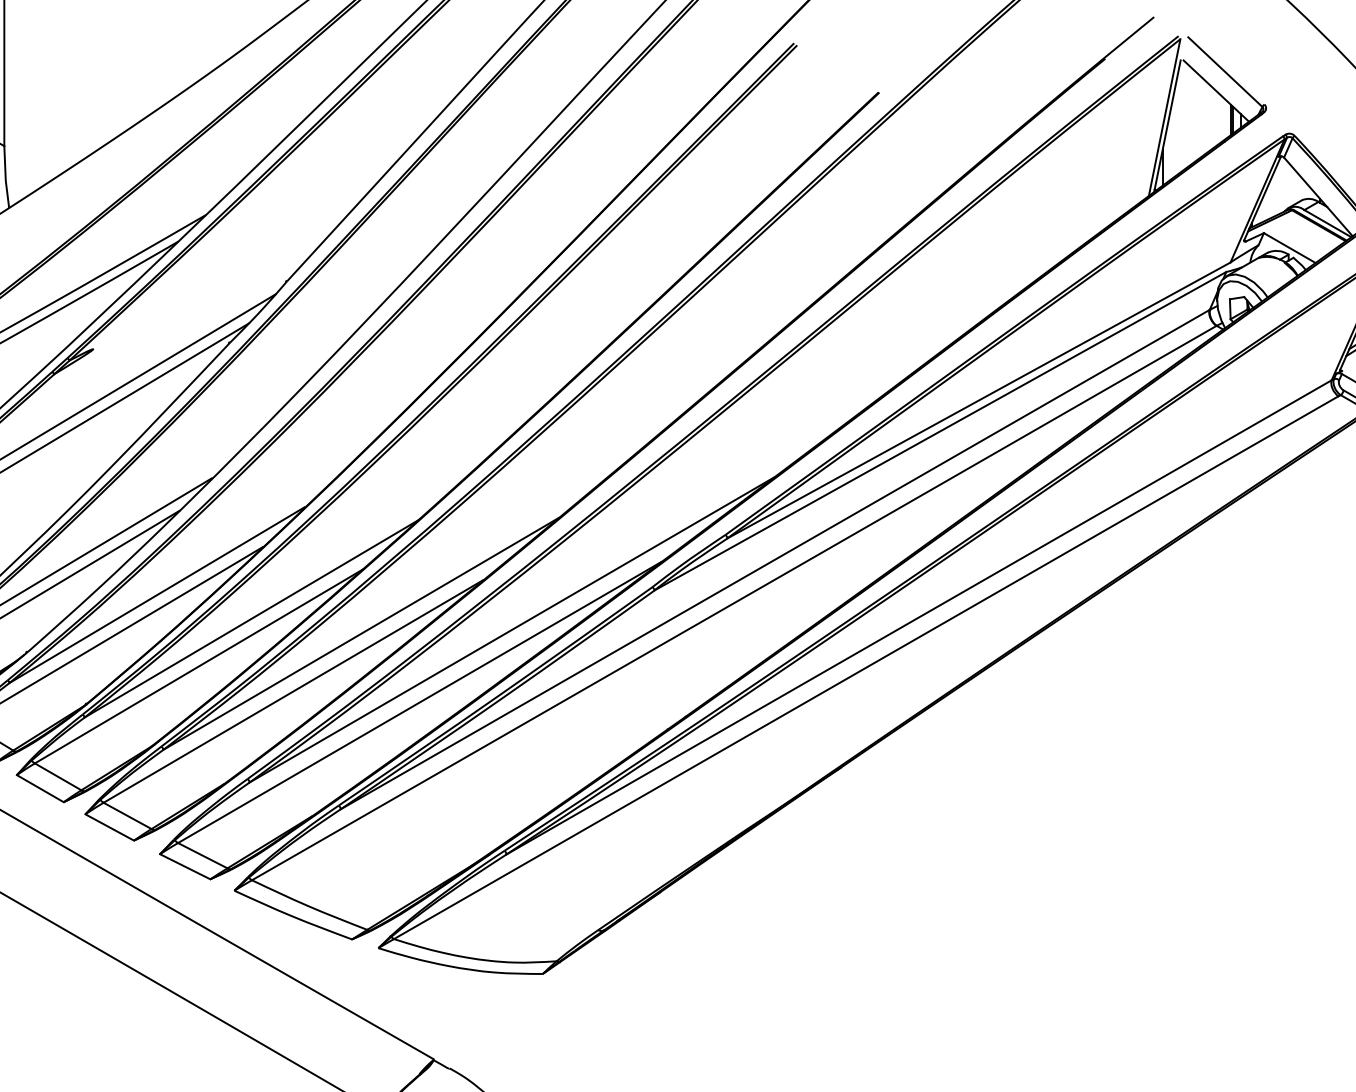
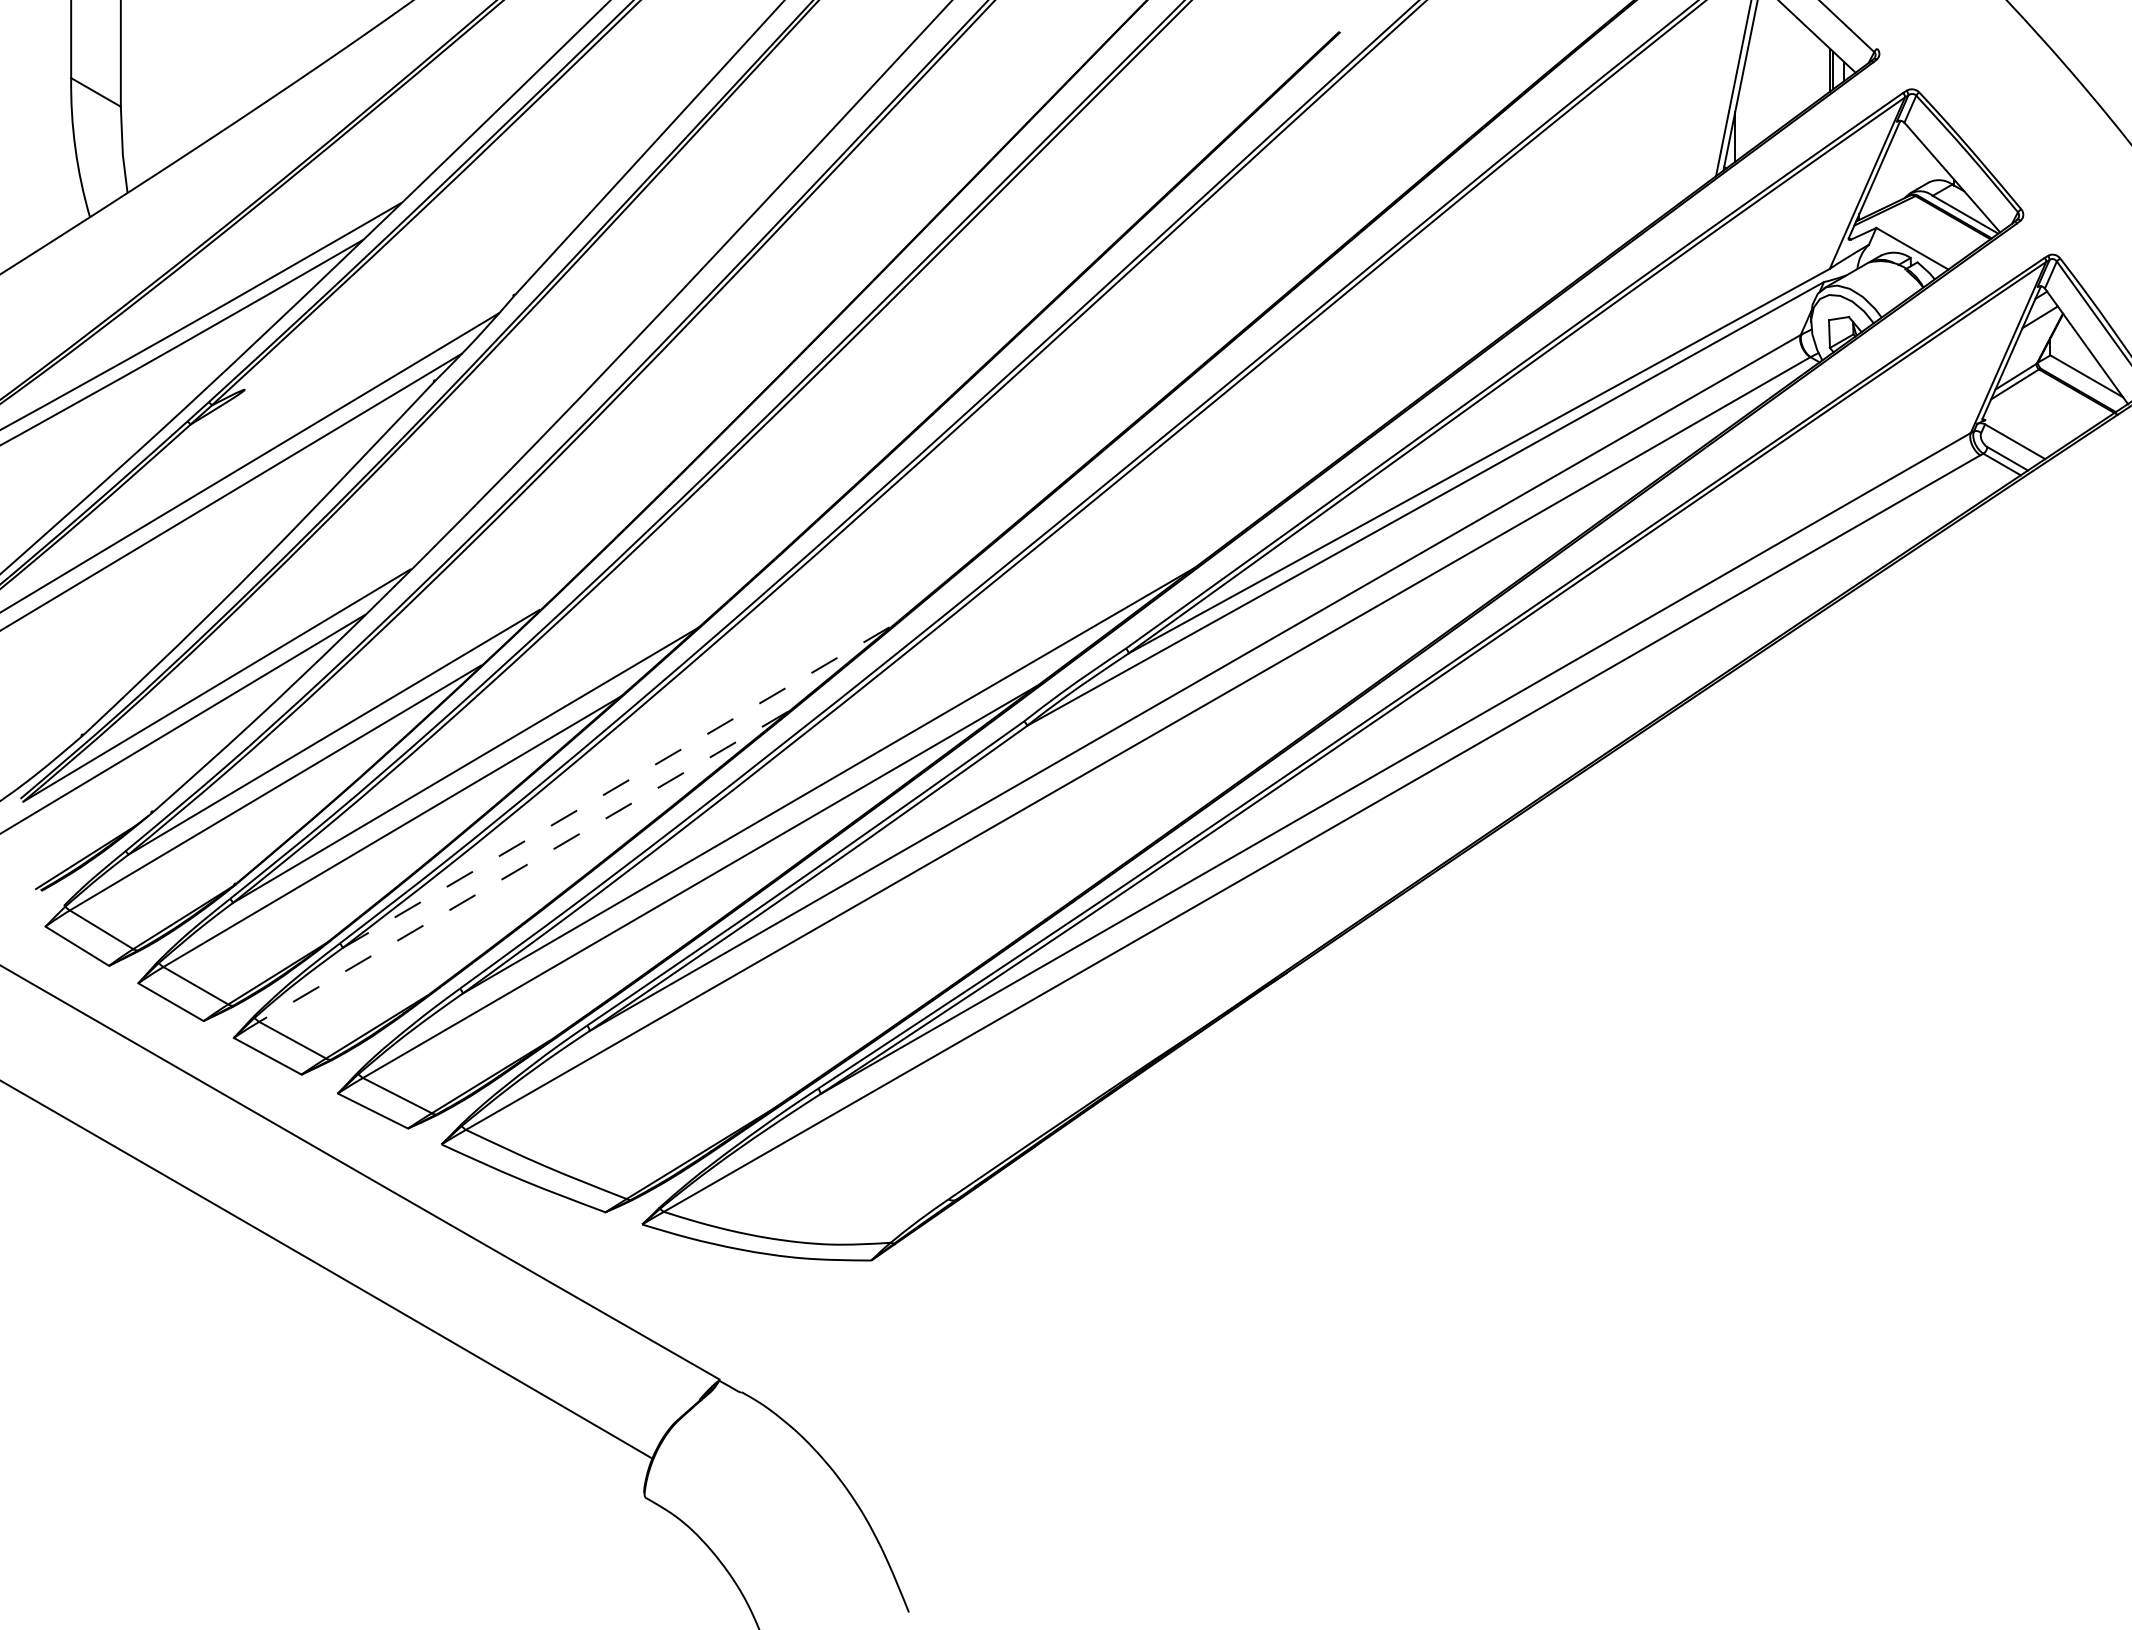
line: (360, 633) -> (617, 786), solid -> dashed
line: (293, 691) -> (523, 866), solid -> dashed

